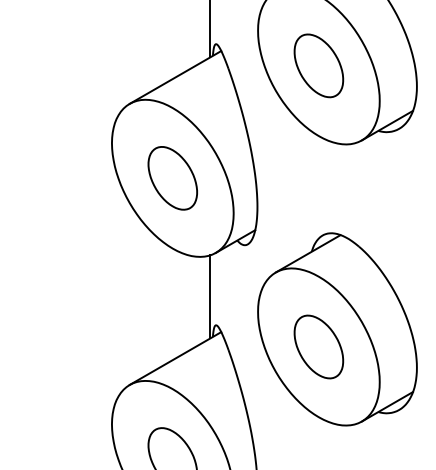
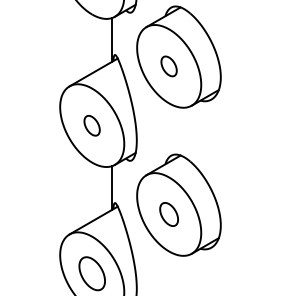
part: (317, 66) -> (168, 66), size x0.6
part: (171, 178) -> (91, 125), size x0.6
part: (317, 347) -> (168, 214), size x0.7

